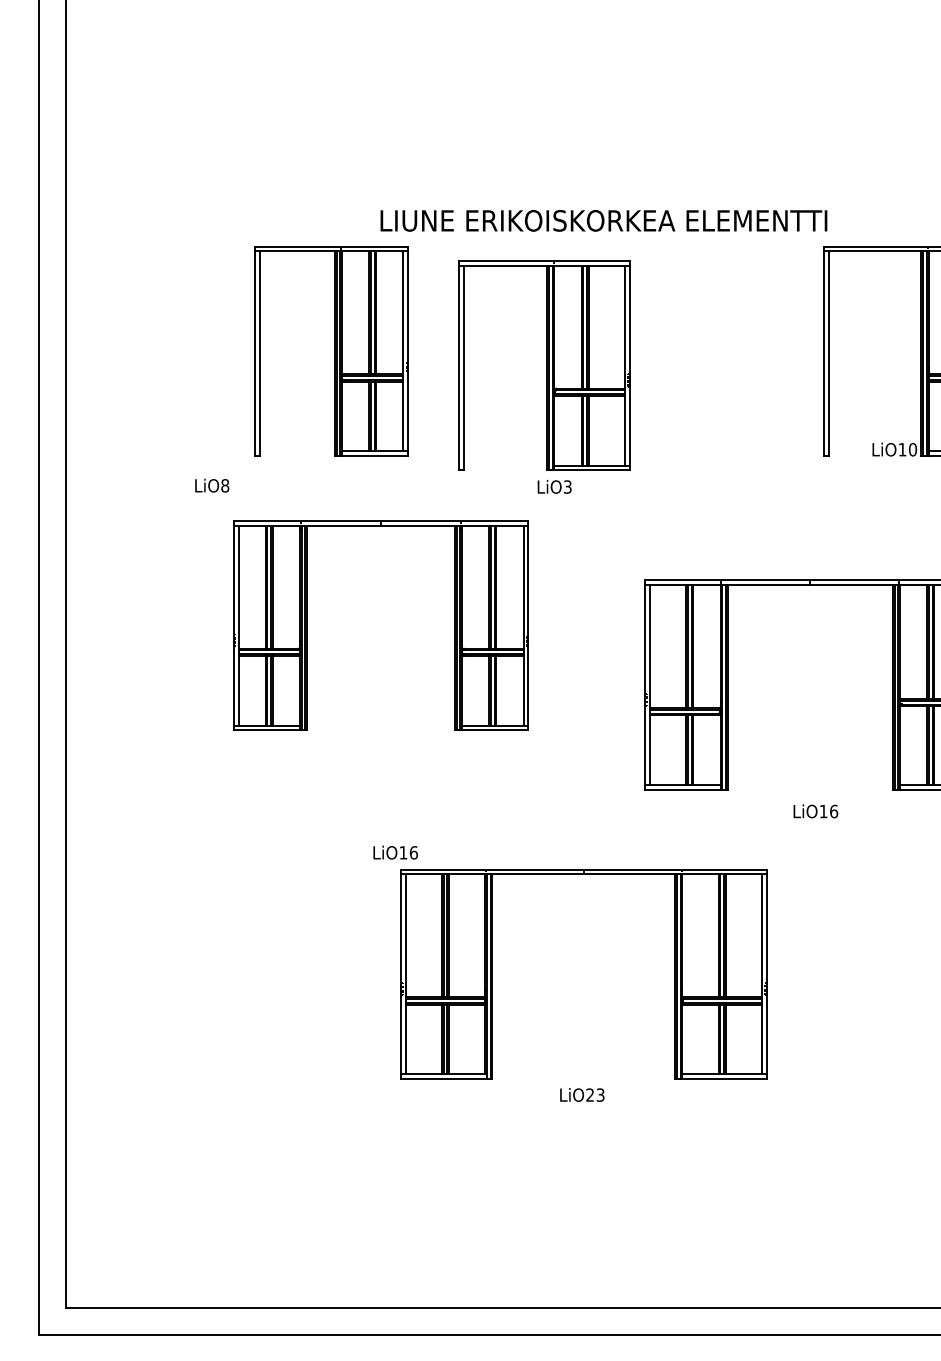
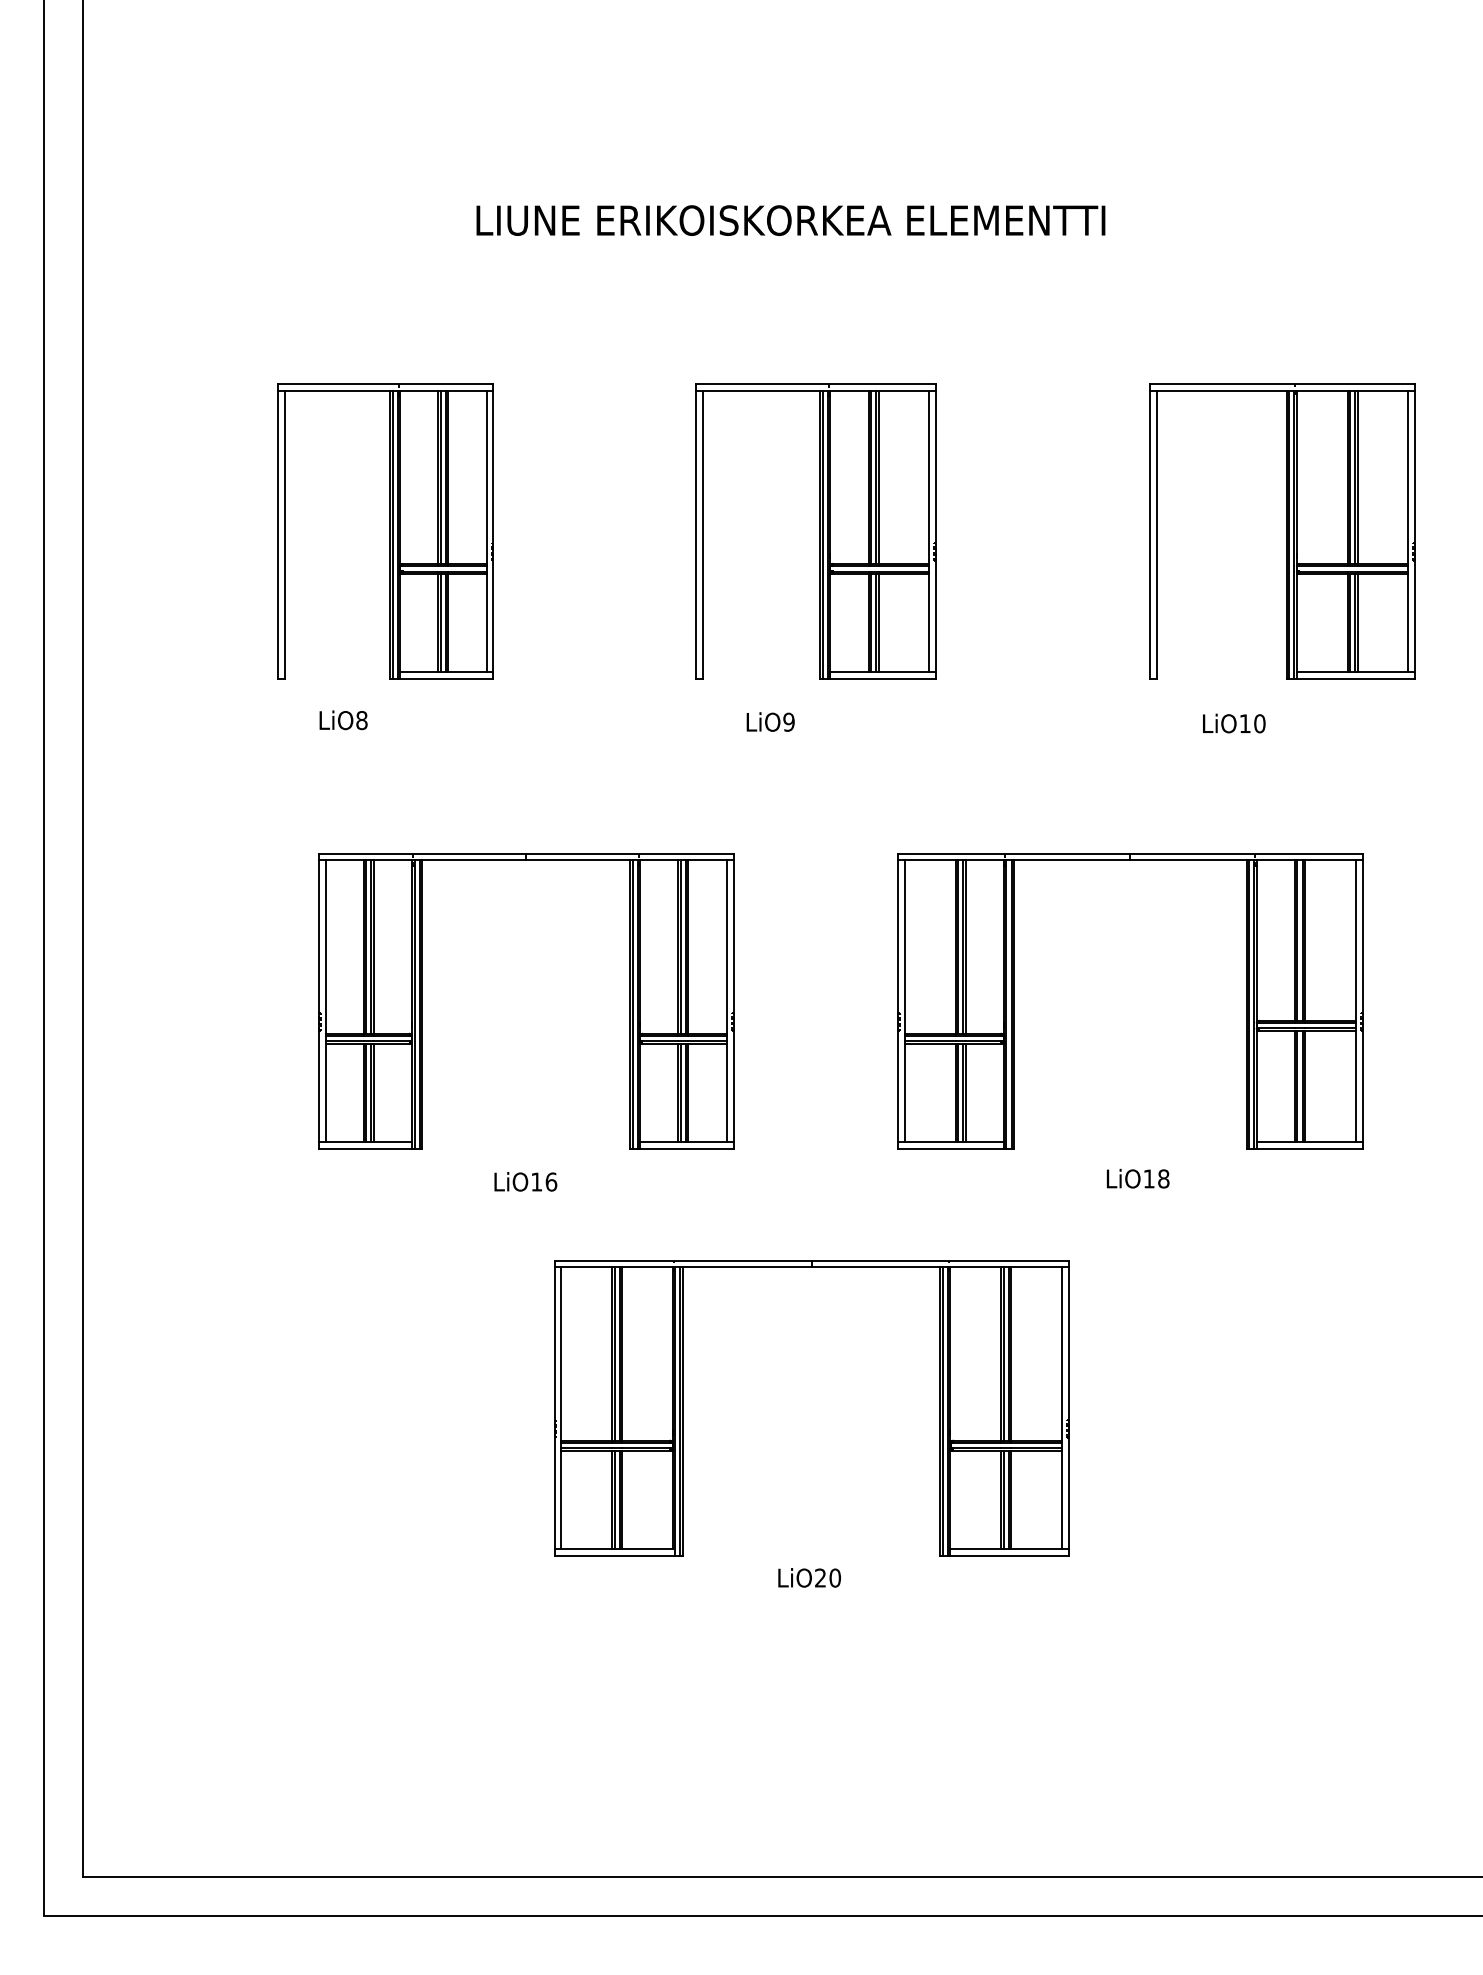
text: (603, 220) -> (790, 220), moved
part: (331, 351) -> (385, 531), moved
part: (543, 365) -> (815, 531), moved
text: (894, 449) -> (1234, 723), moved
text: (212, 485) -> (343, 720), moved
text: (567, 486) -> (788, 721), LiO3 -> LiO9
part: (454, 625) -> (629, 1001), moved
text: (833, 811) -> (1163, 1178), LiO16 -> LiO18
text: (395, 852) -> (525, 1181), moved
text: (600, 1094) -> (834, 1577), LiO23 -> LiO20

